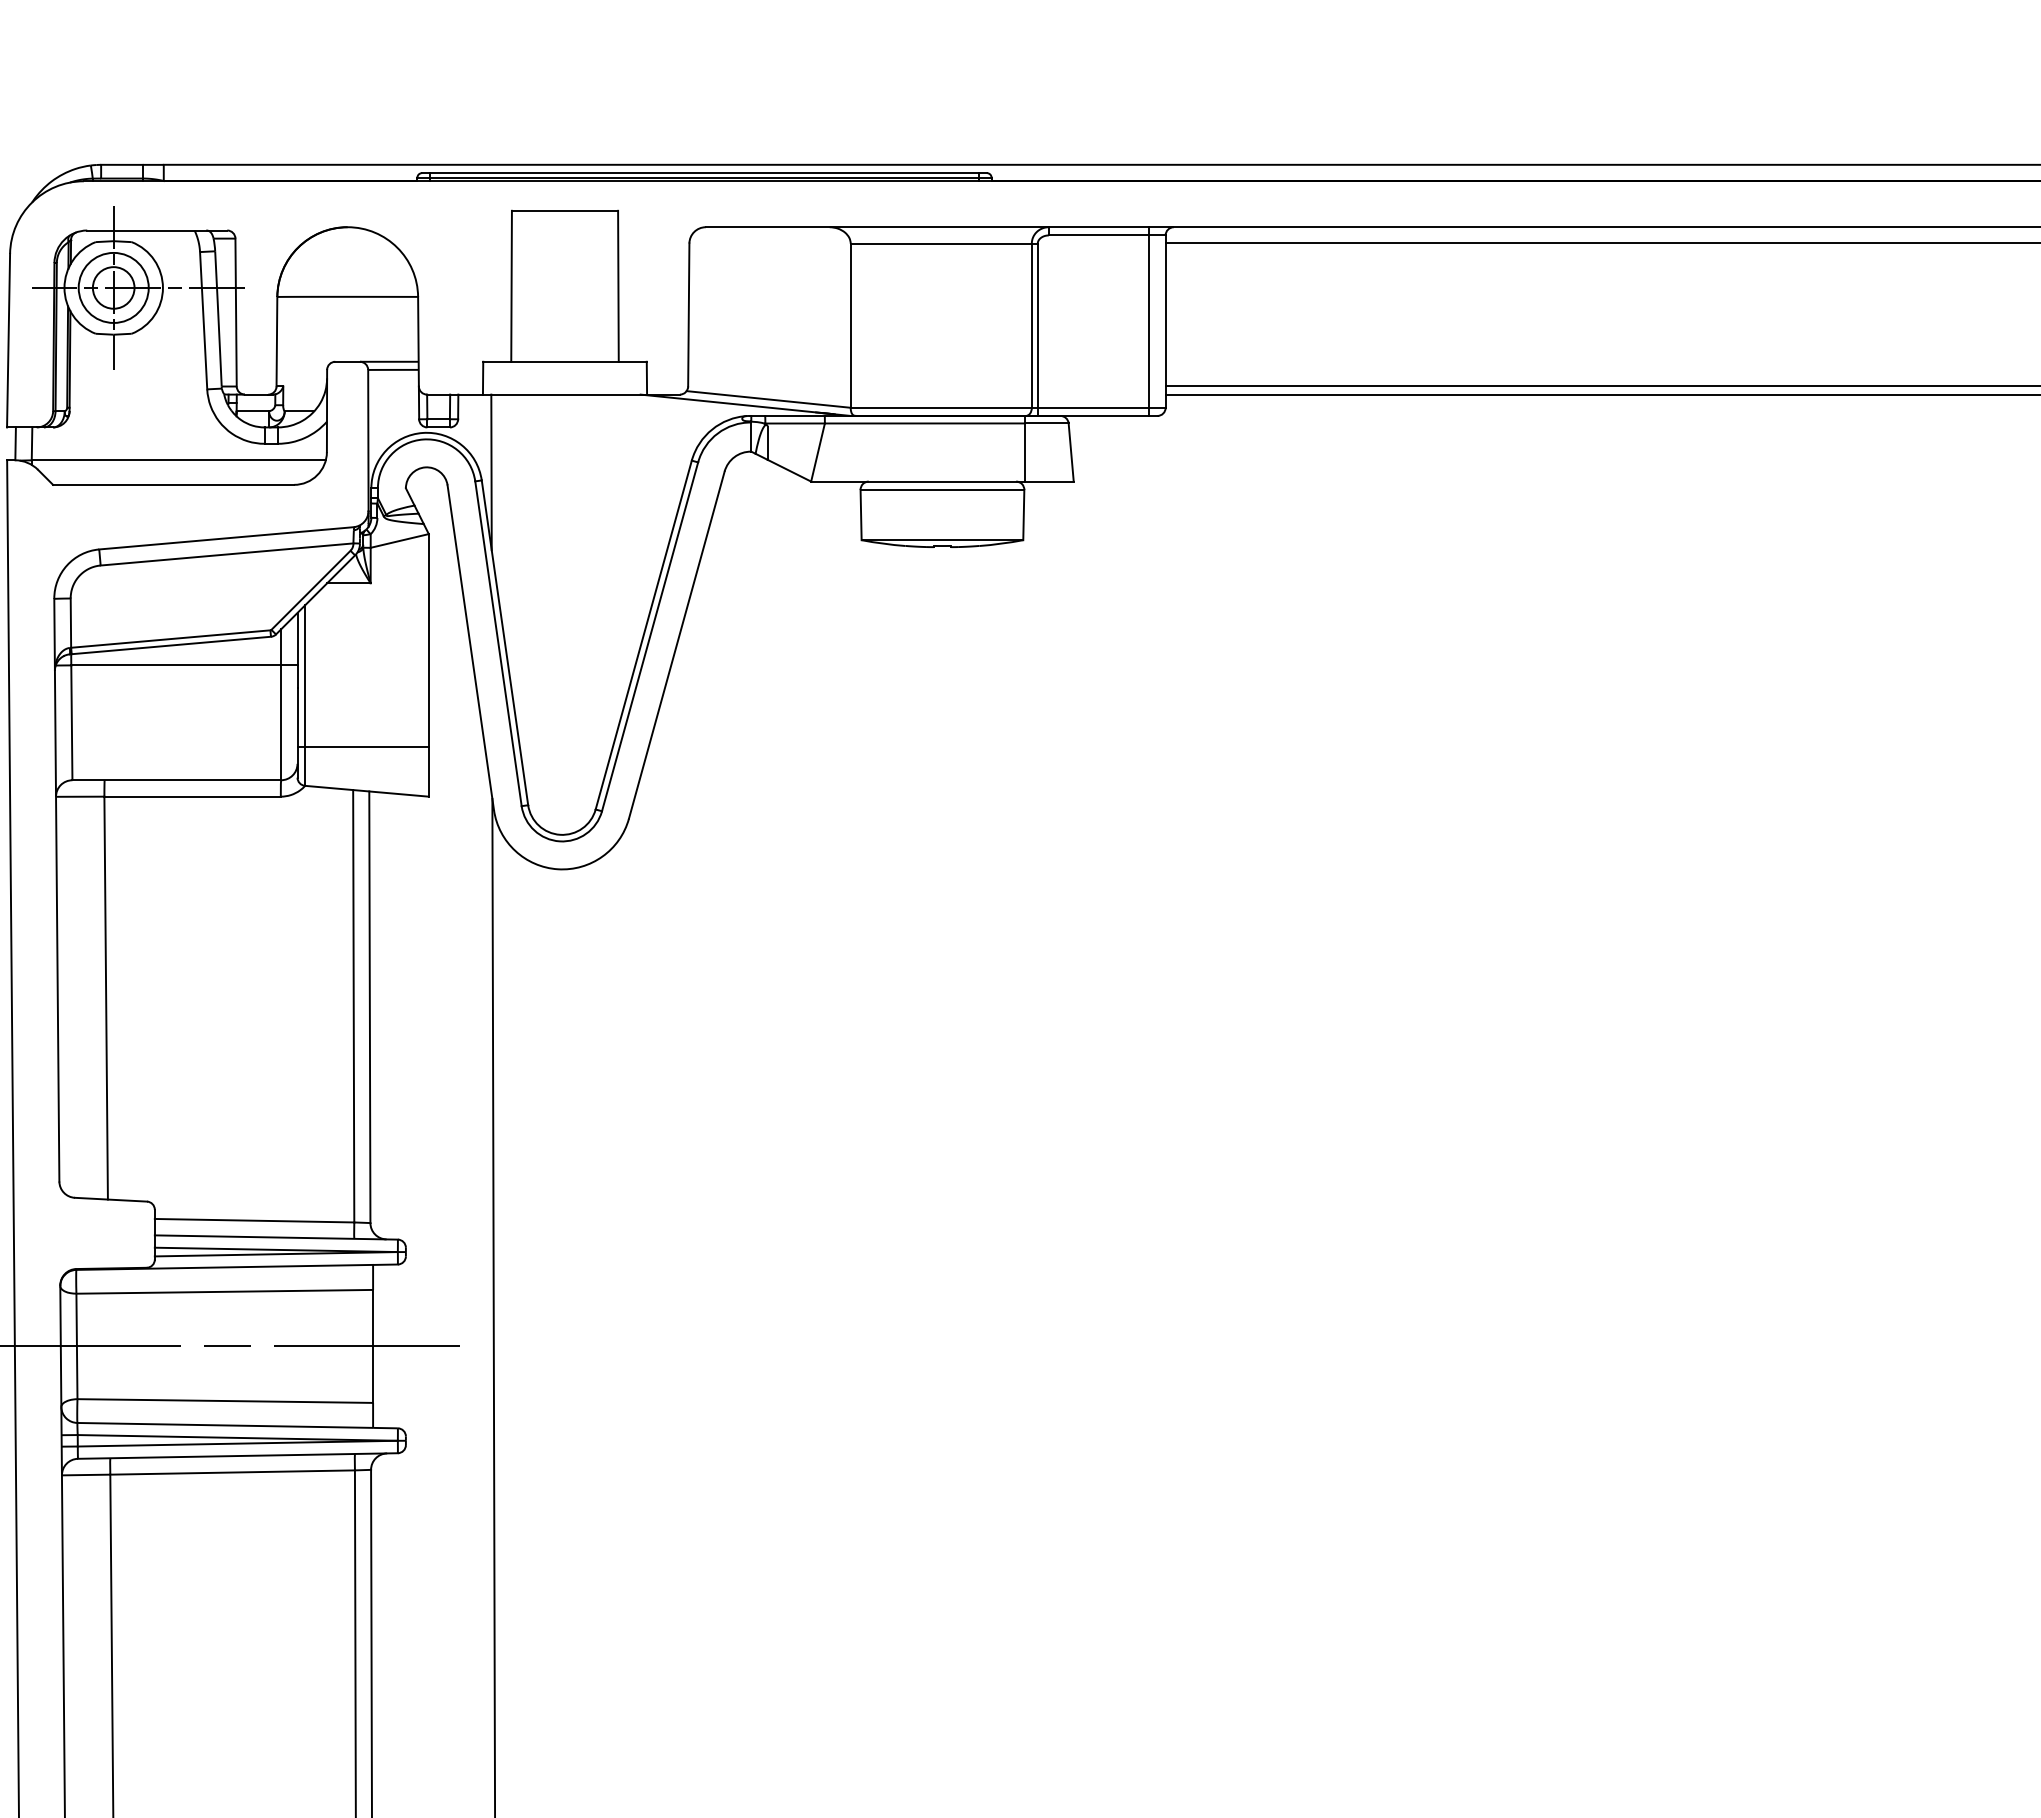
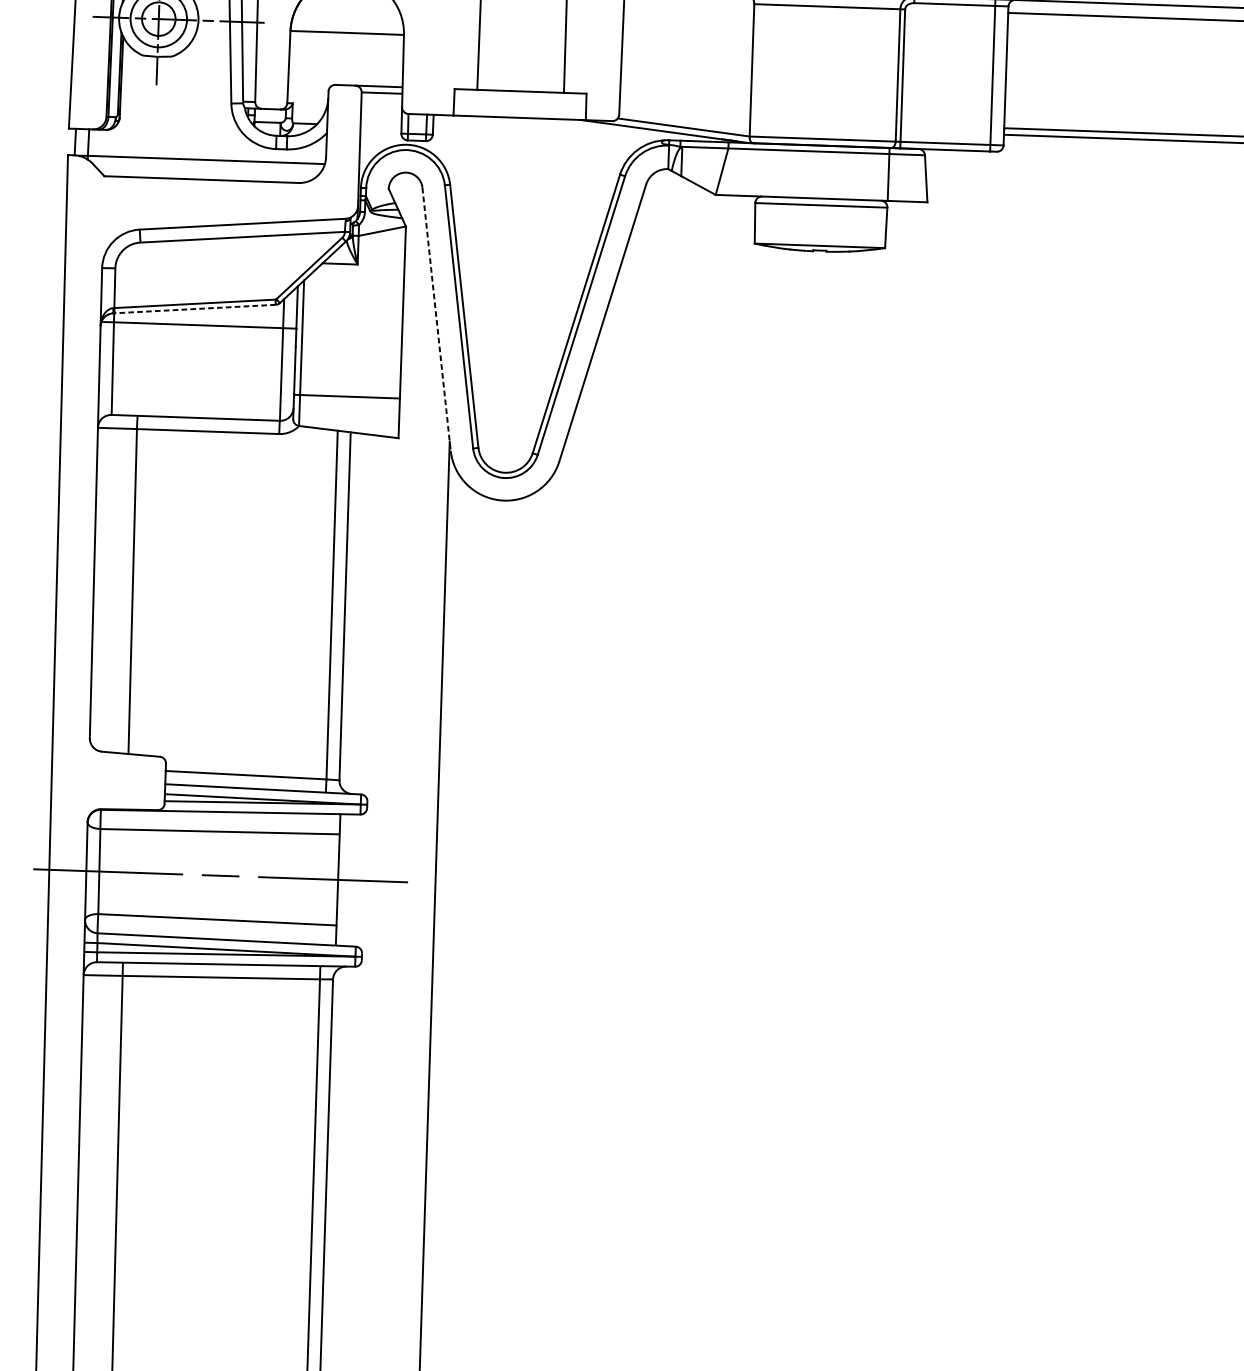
line: (491, 472) -> (458, 178), removed
line: (170, 645) -> (194, 309), solid -> dashed
line: (470, 648) -> (436, 319), solid -> dashed

